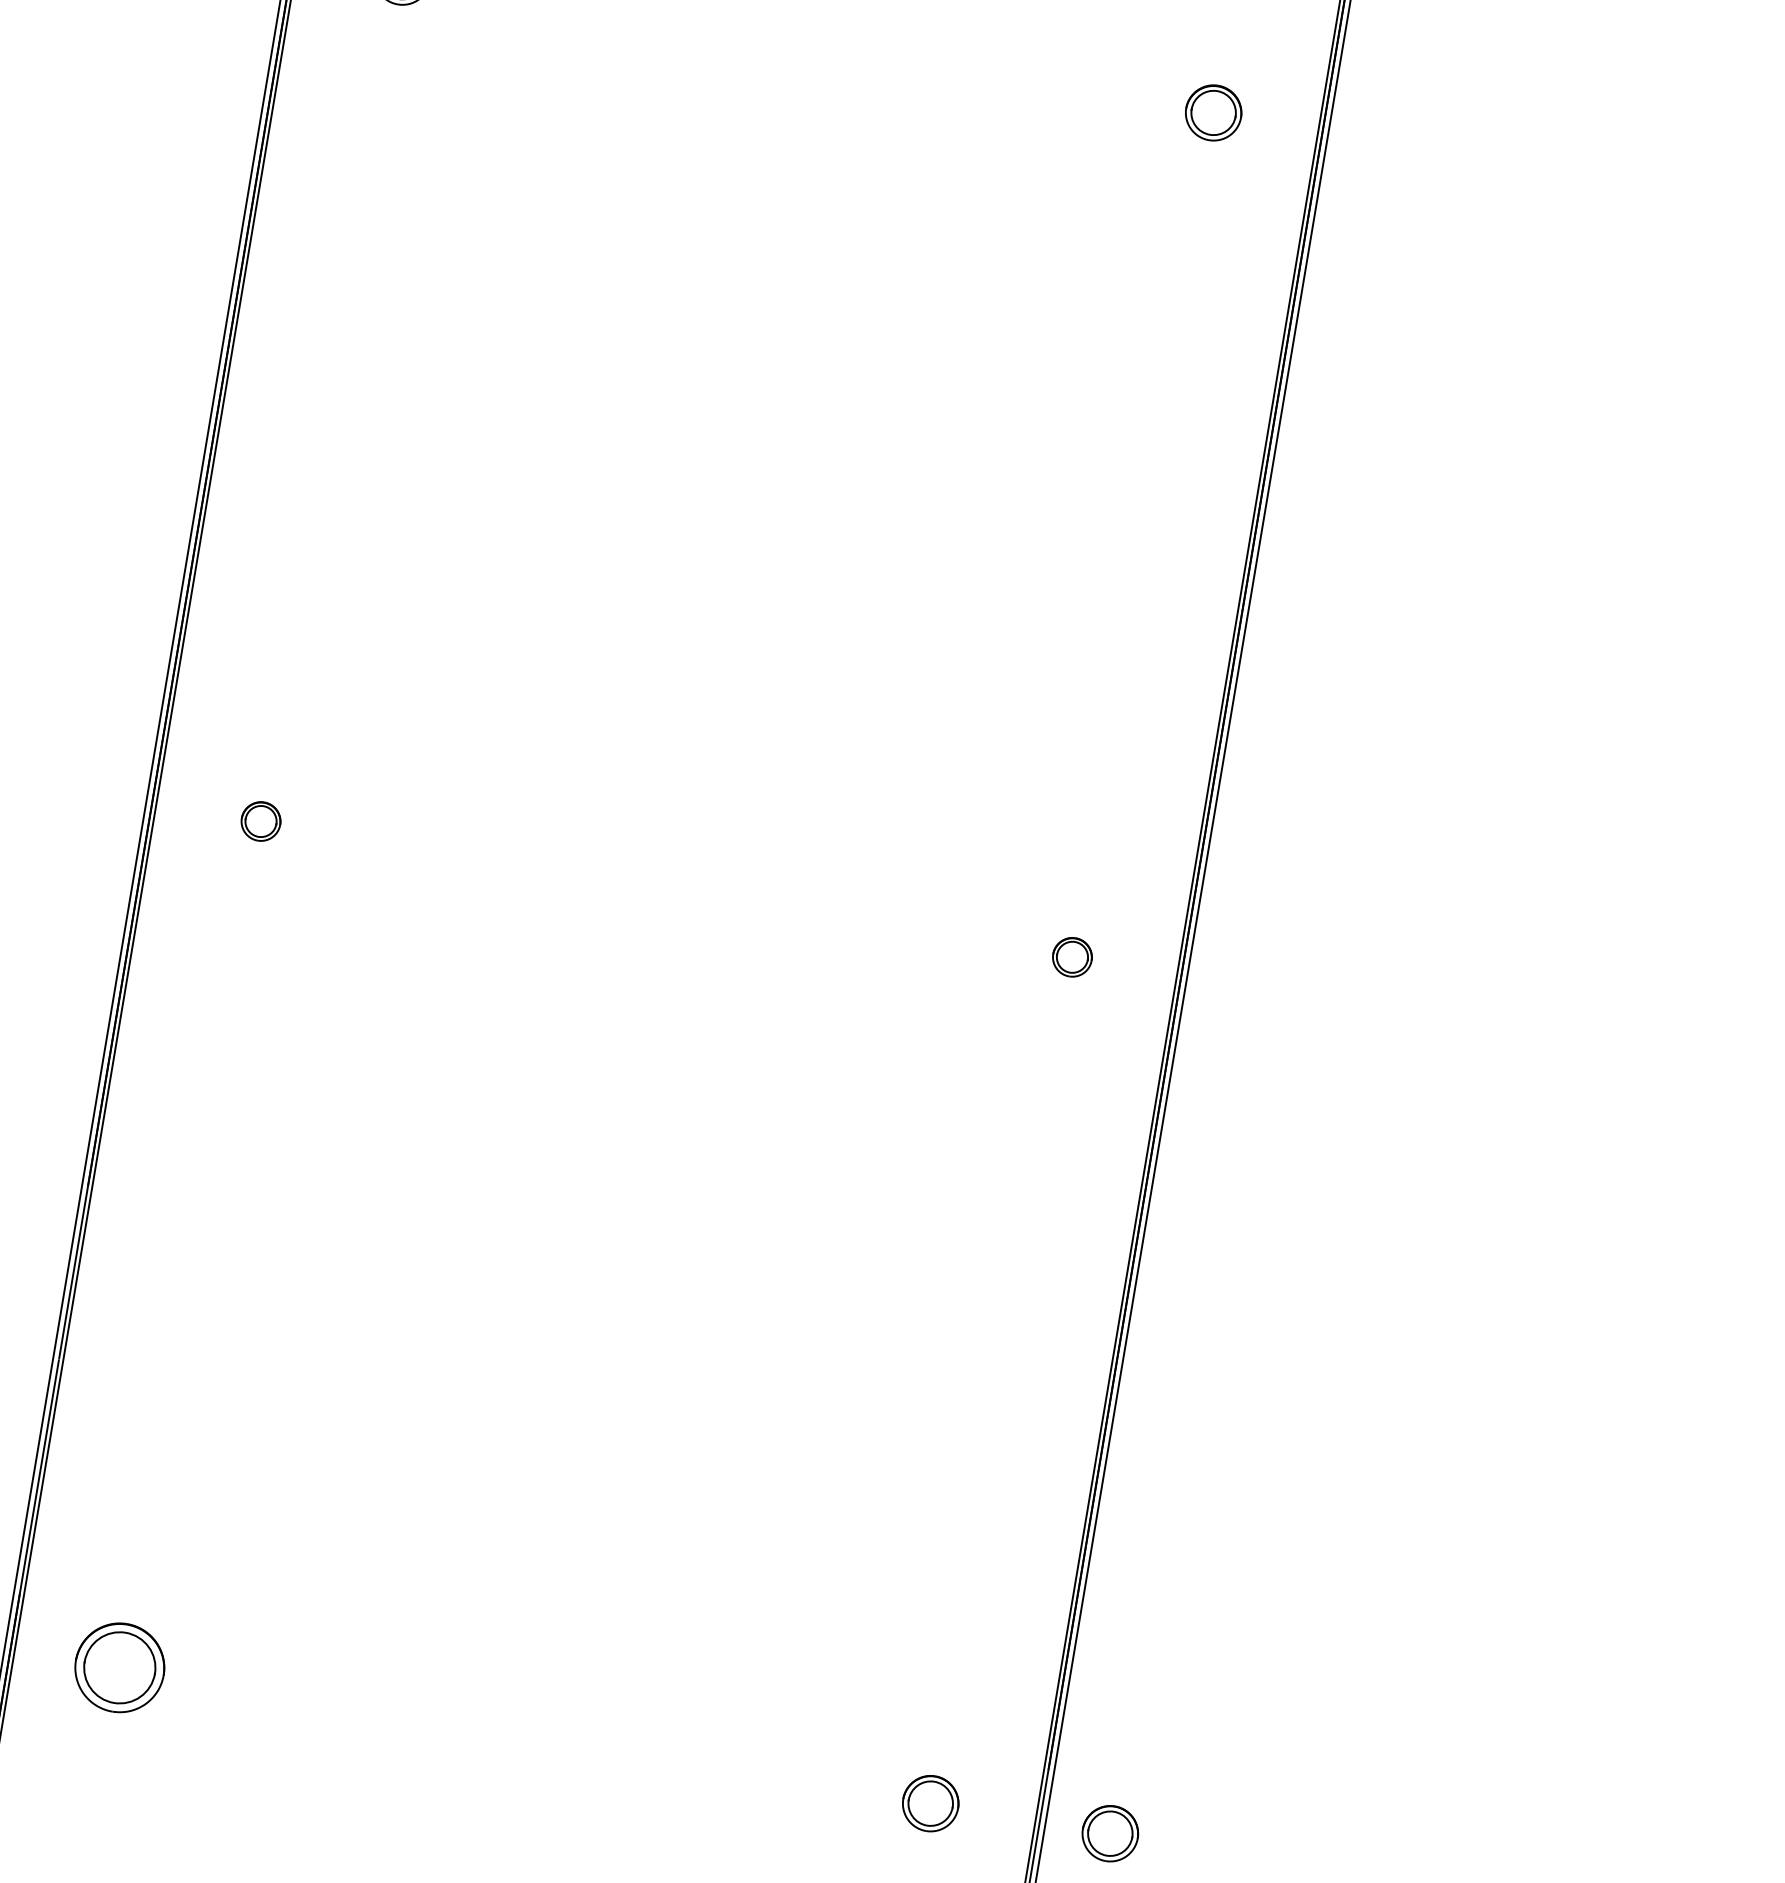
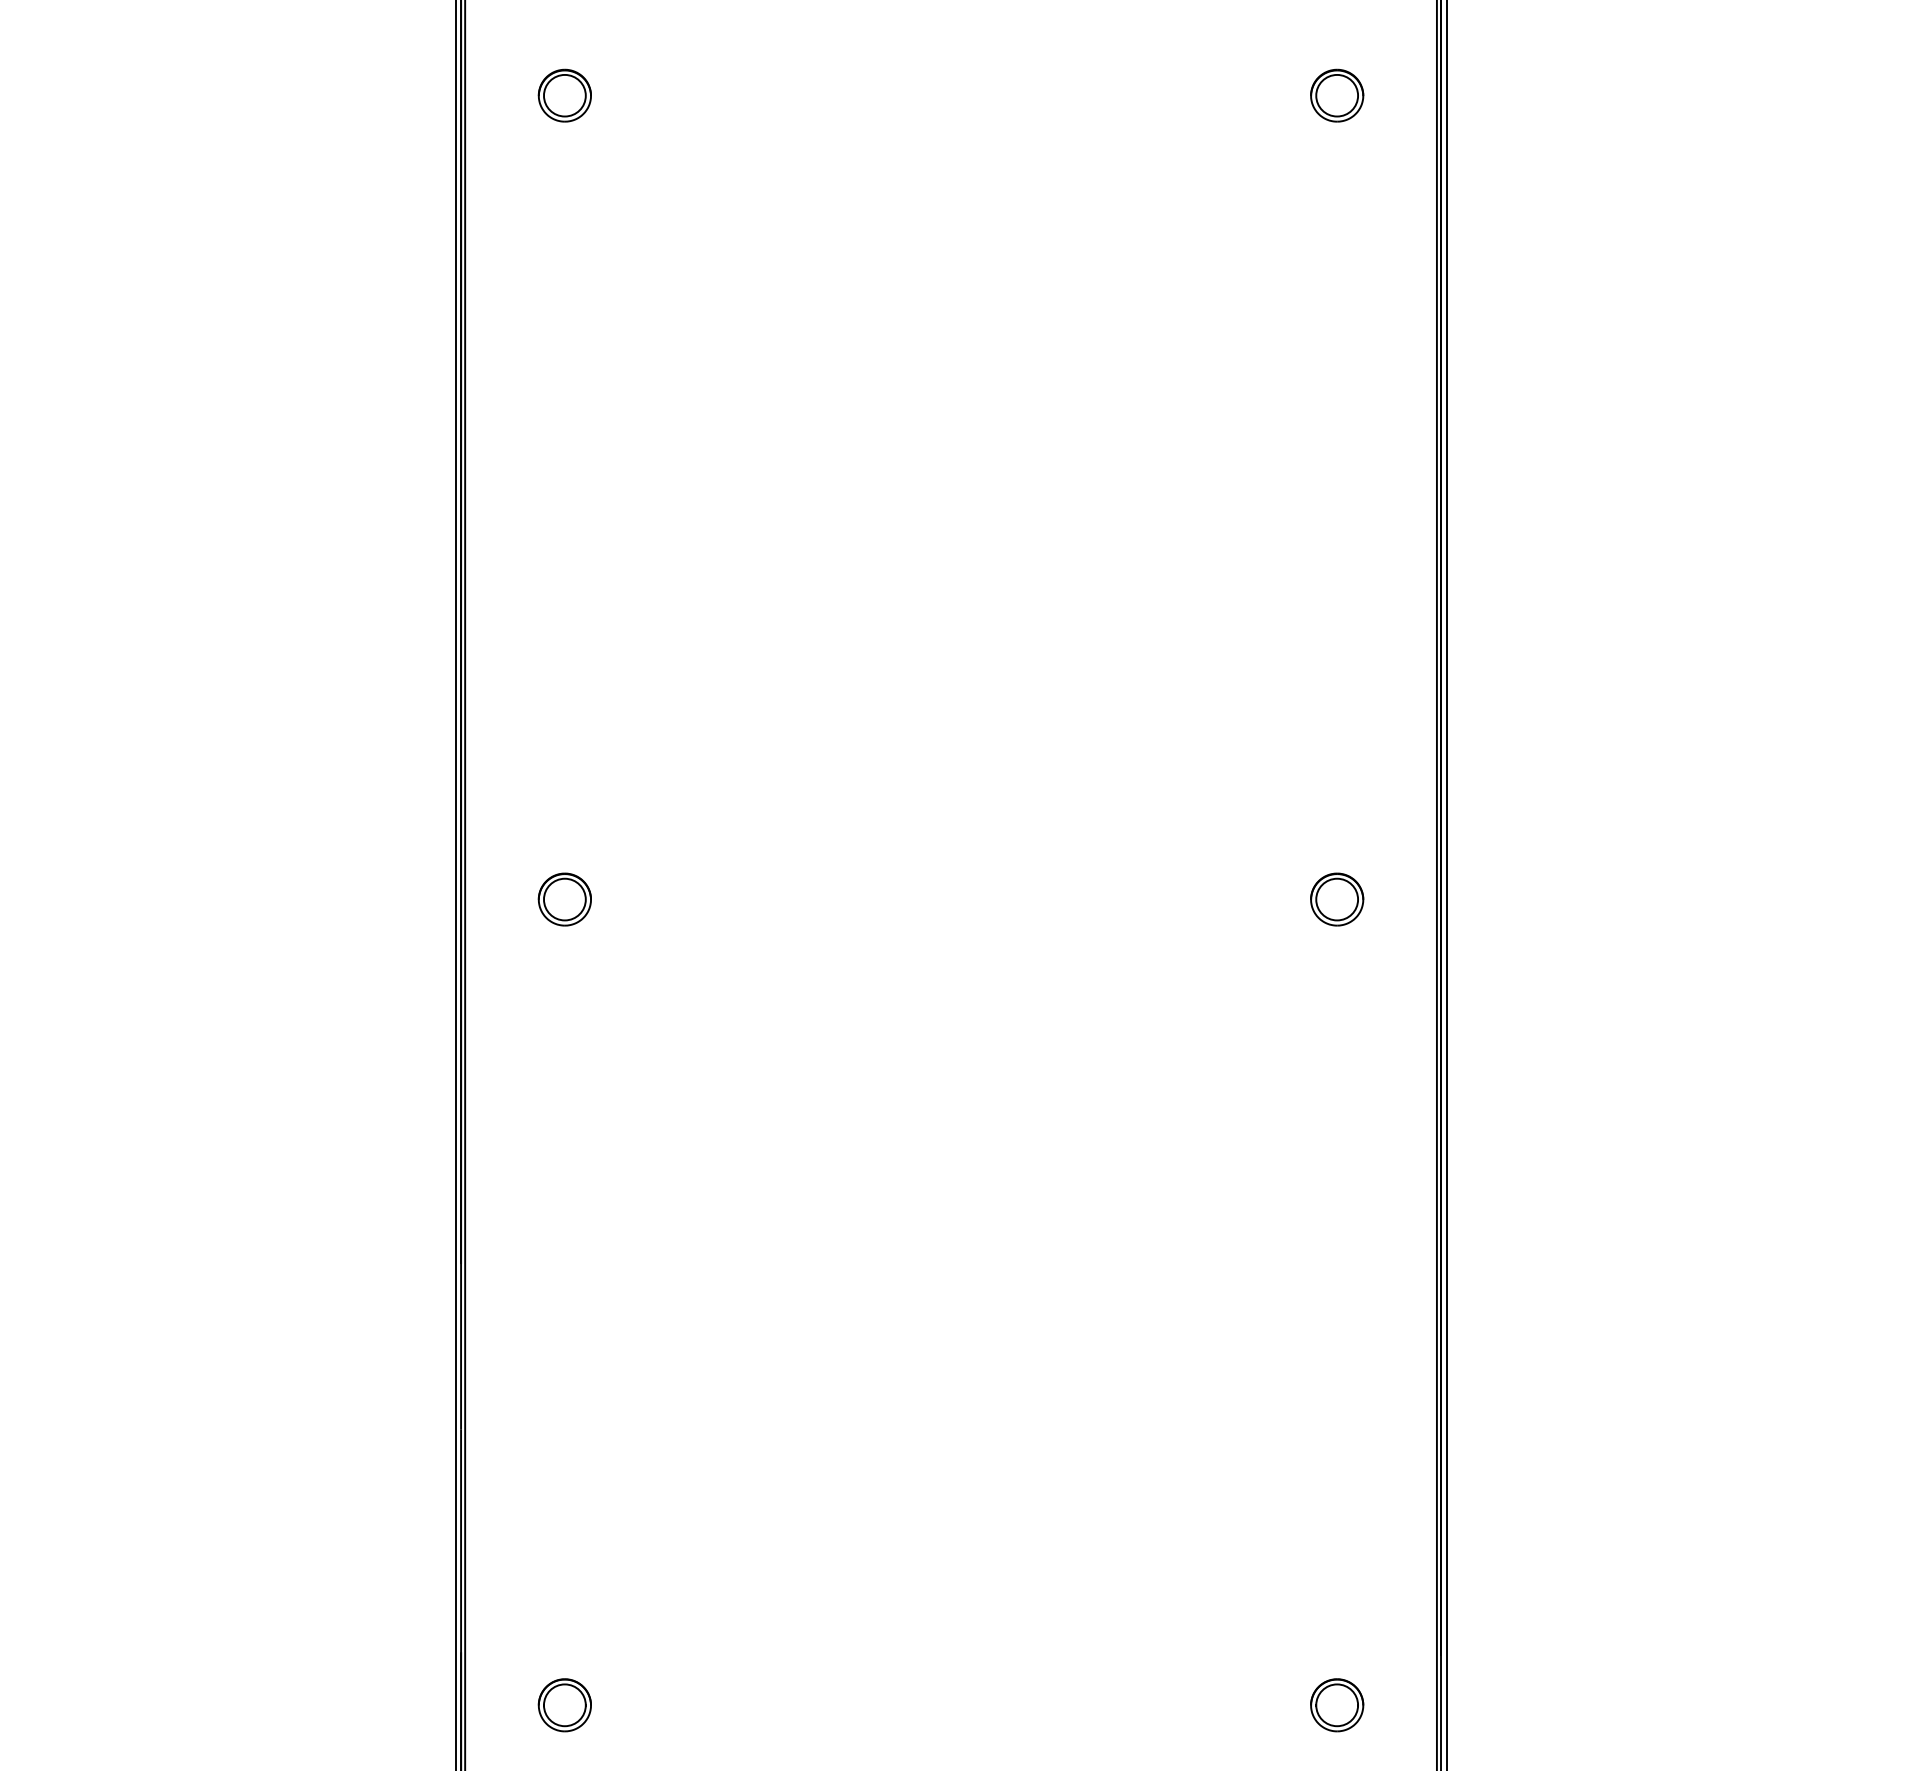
part: (260, 821) -> (564, 899), size x1.43
part: (1072, 957) -> (1337, 899), size x1.43
part: (119, 1668) -> (564, 1705), size x0.62
part: (1110, 1833) -> (1508, 1705), removed

